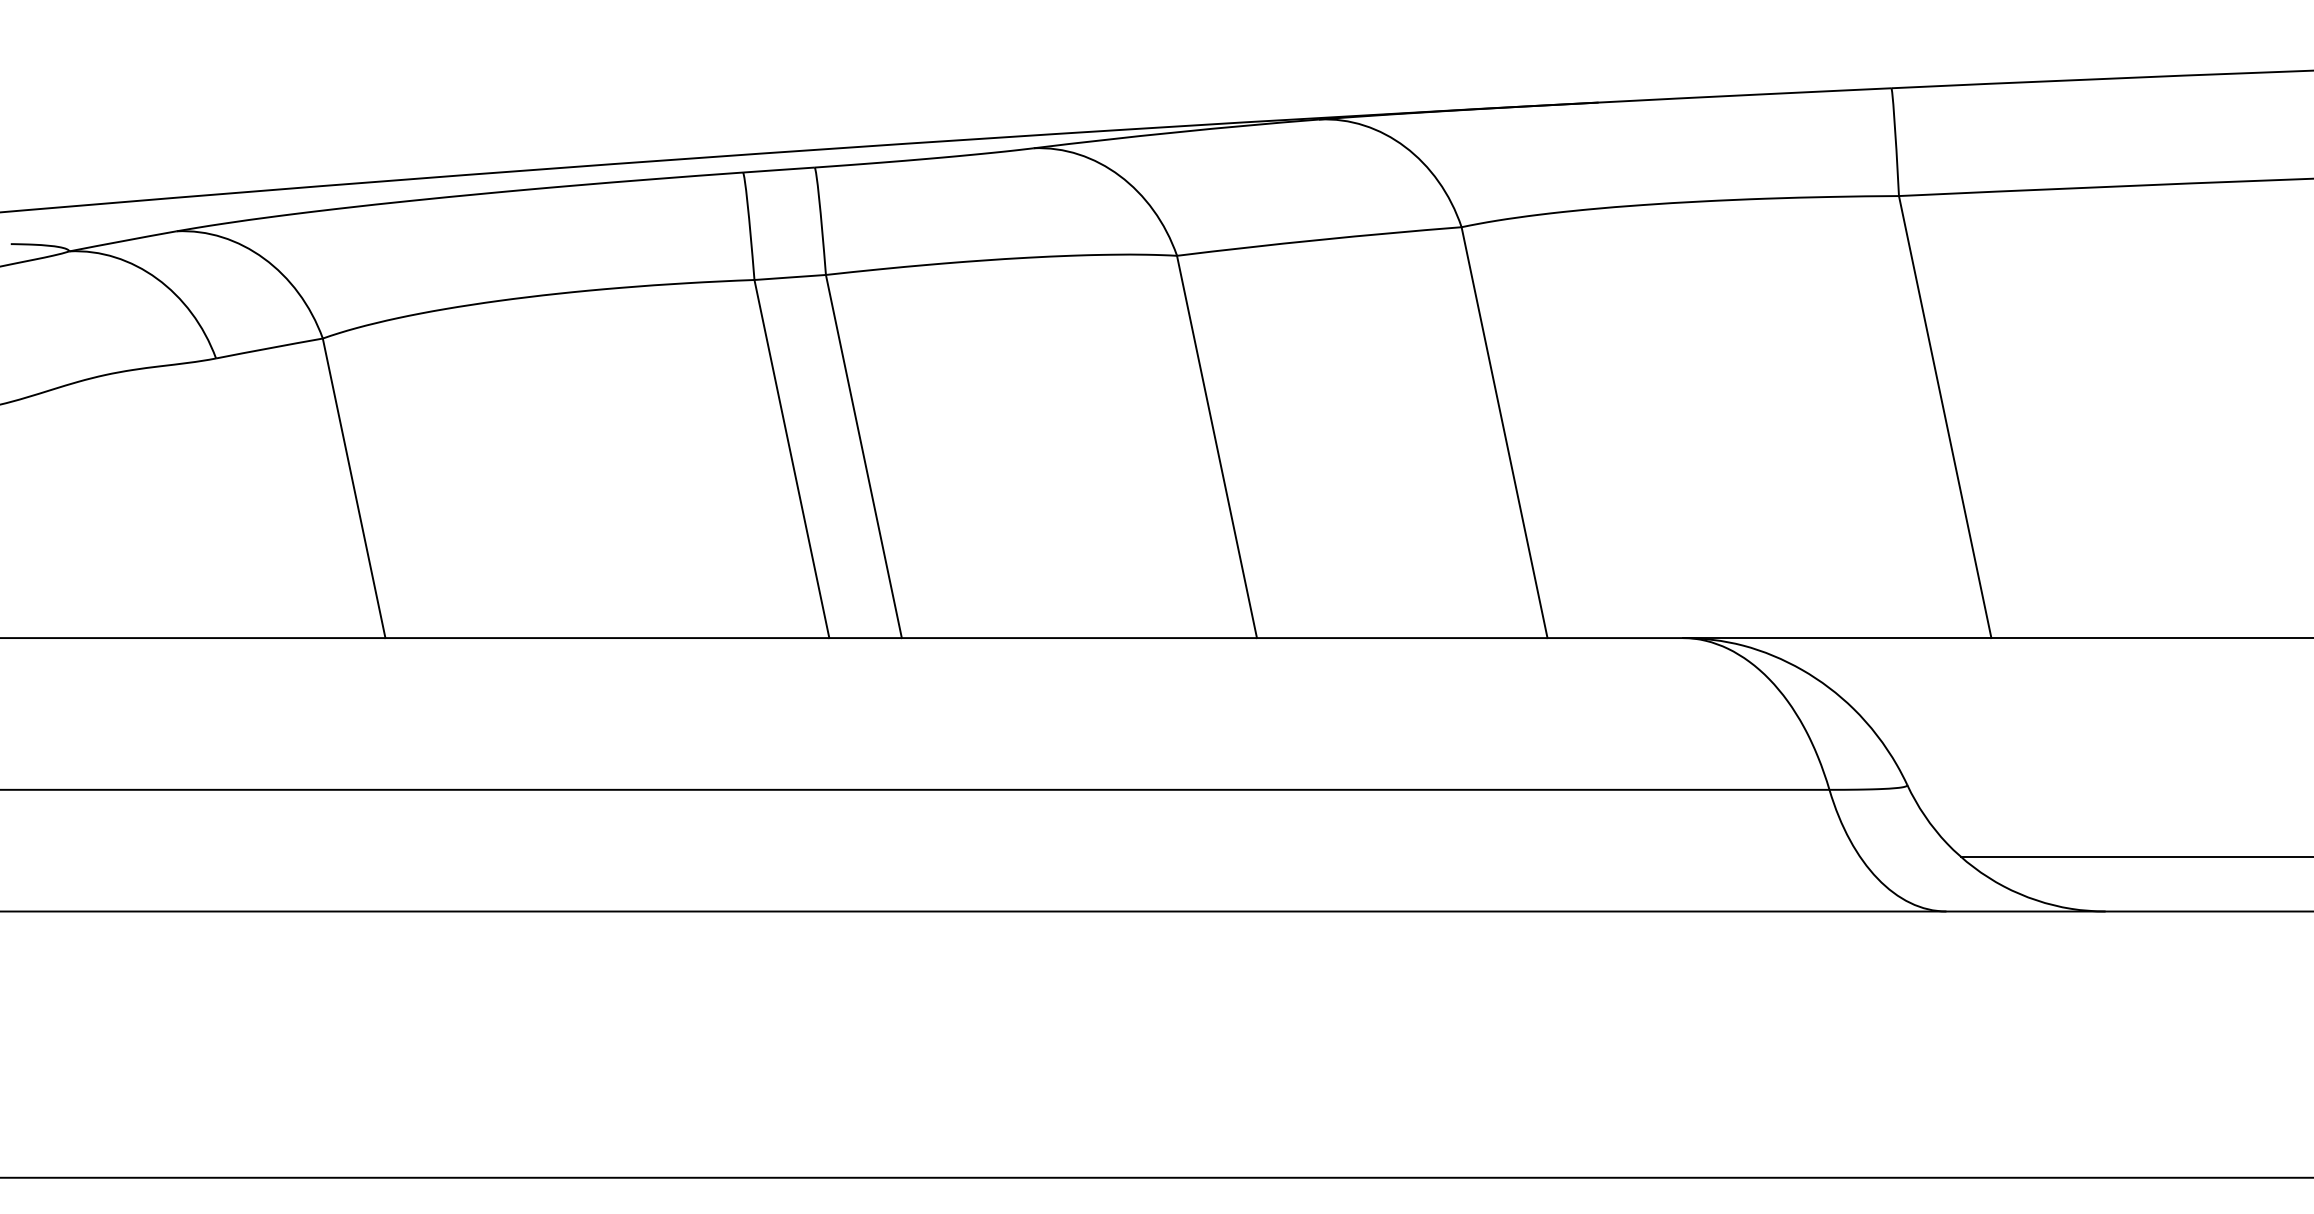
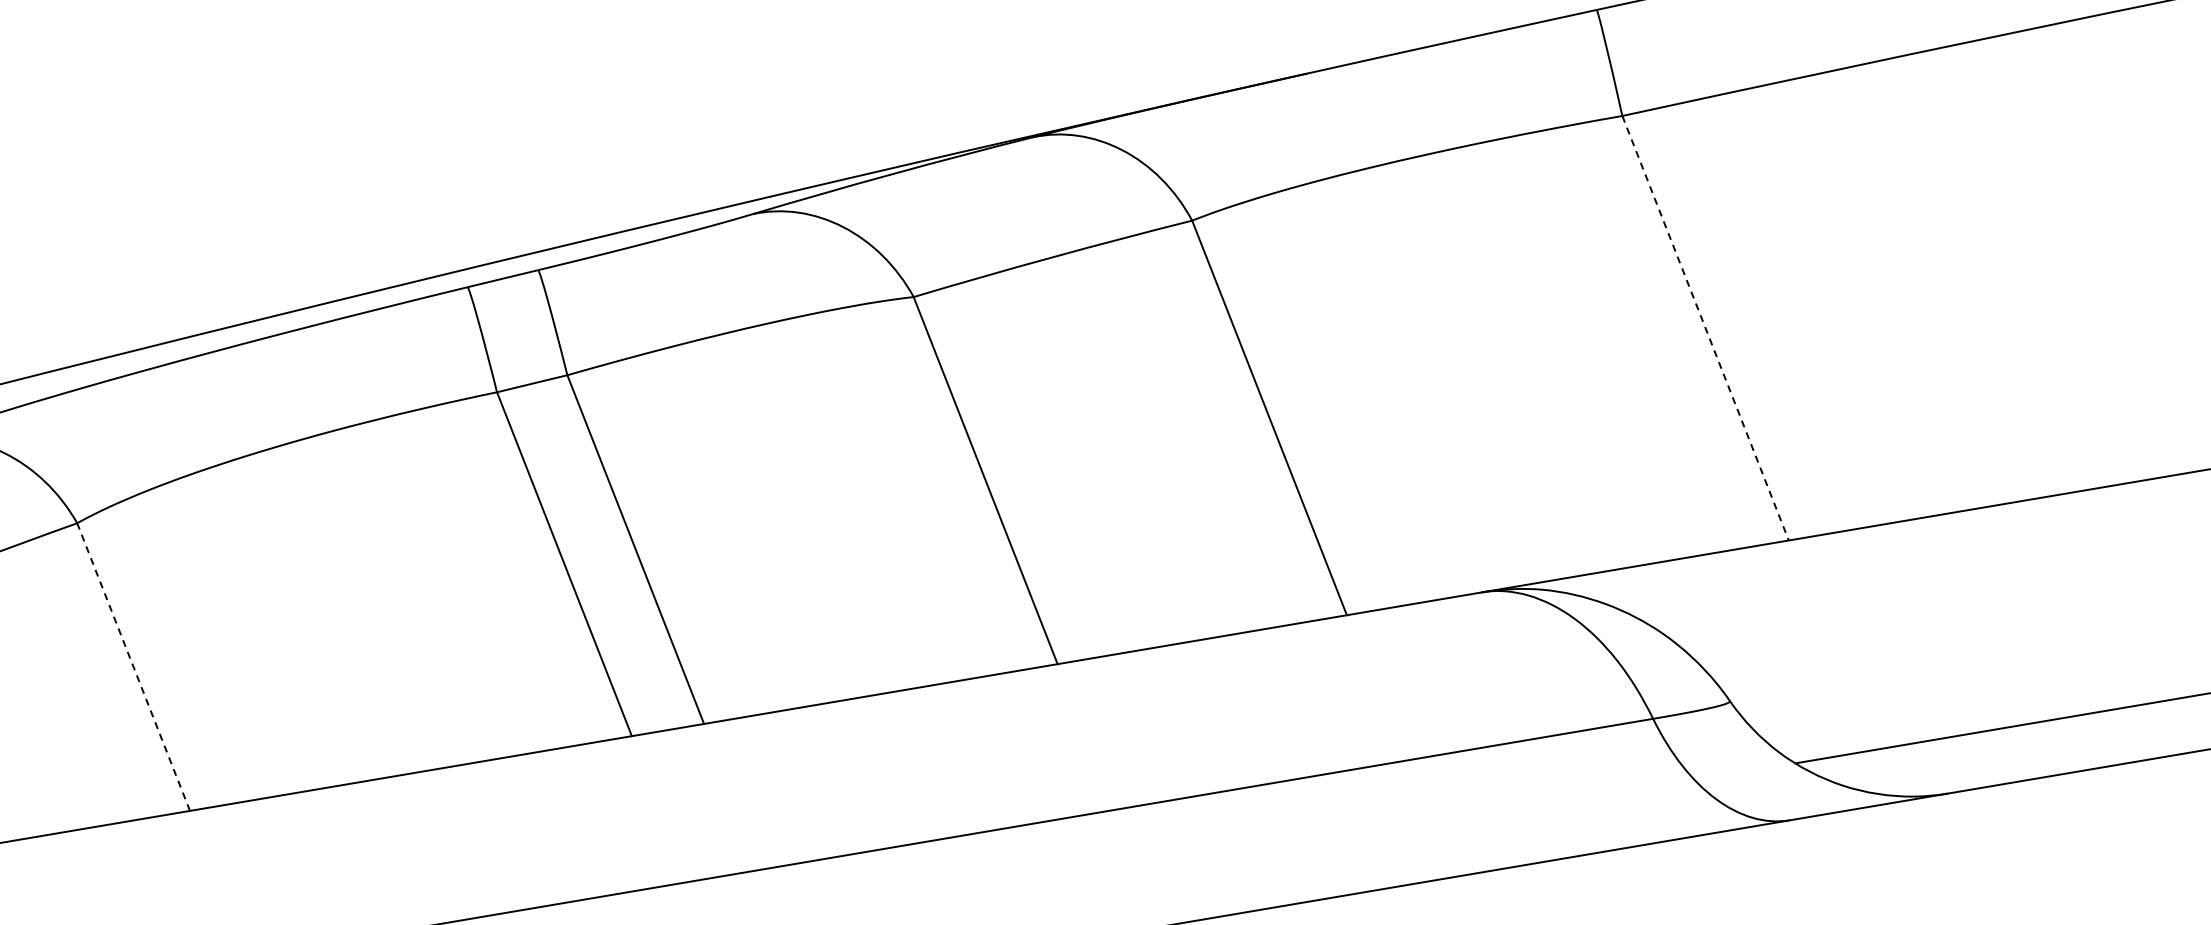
line: (1945, 417) -> (1705, 328), solid -> dashed
line: (354, 488) -> (133, 667), solid -> dashed

